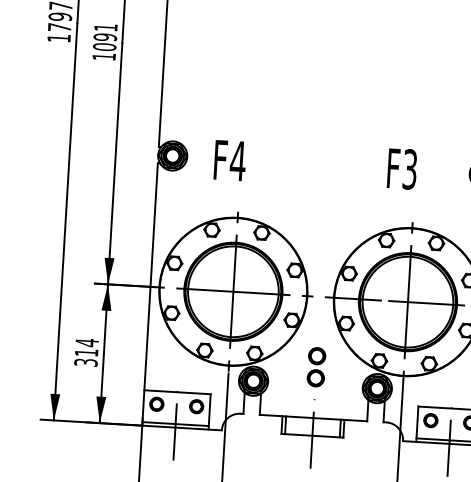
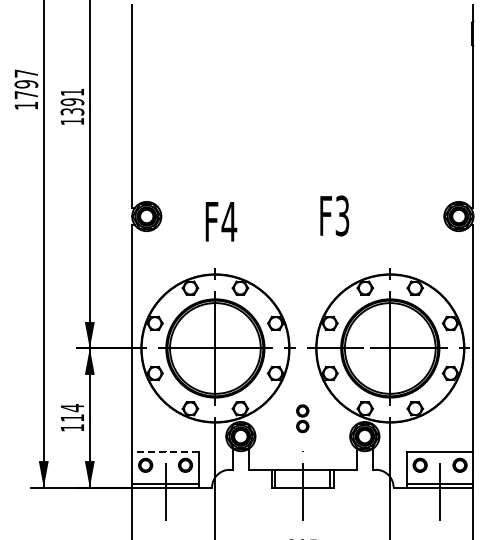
text: (104, 46) -> (72, 111), 1091 -> 1391
text: (230, 160) -> (221, 221), moved
text: (402, 168) -> (334, 215), moved
text: (86, 362) -> (72, 427), 314 -> 114
part: (316, 366) -> (302, 418), size x0.7
line: (177, 392) -> (165, 452), solid -> dashed

